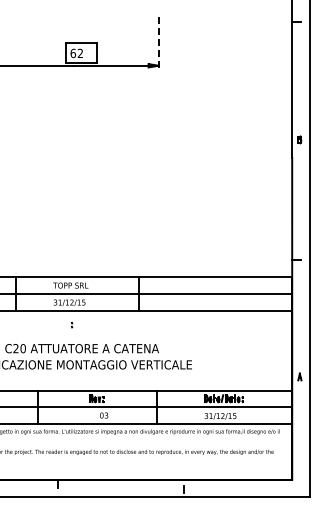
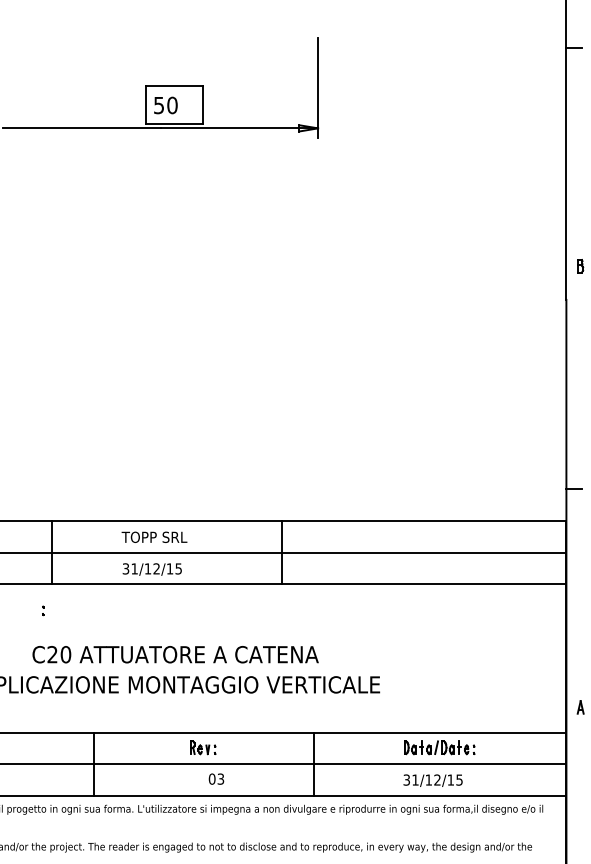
line: (158, 43) -> (317, 86), dashed -> solid
text: (76, 53) -> (165, 105), 62 -> 50
part: (71, 324) -> (42, 609), moved

